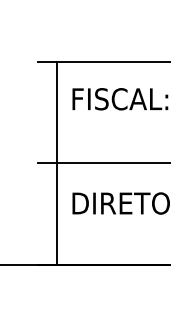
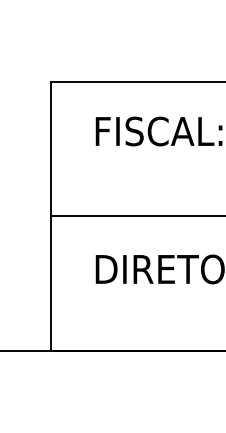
line: (57, 163) -> (50, 216), moved

